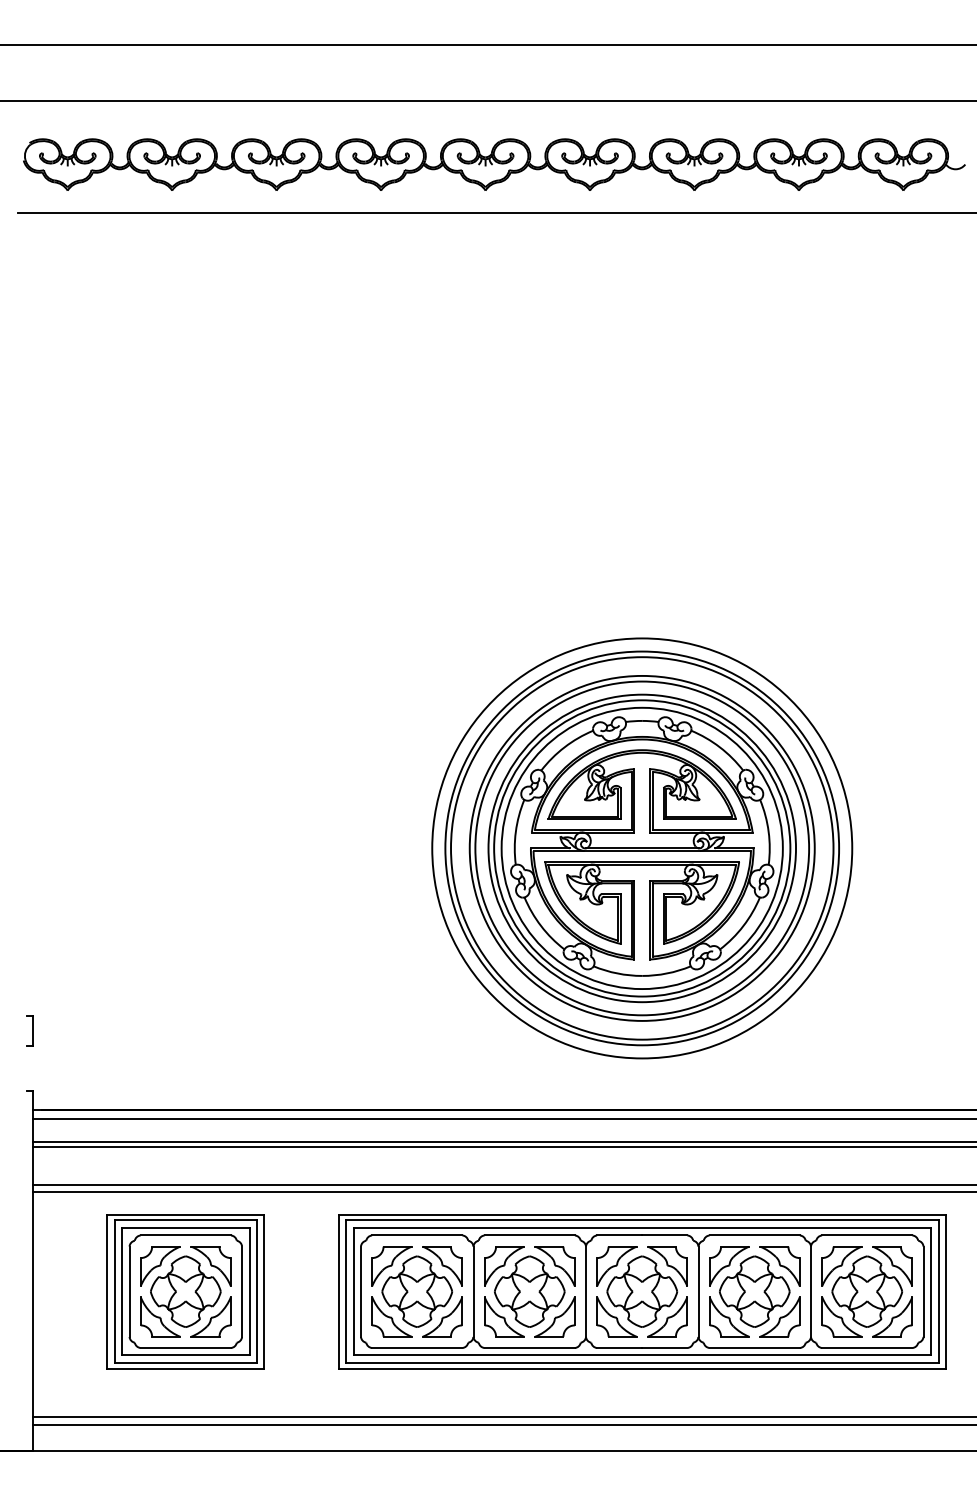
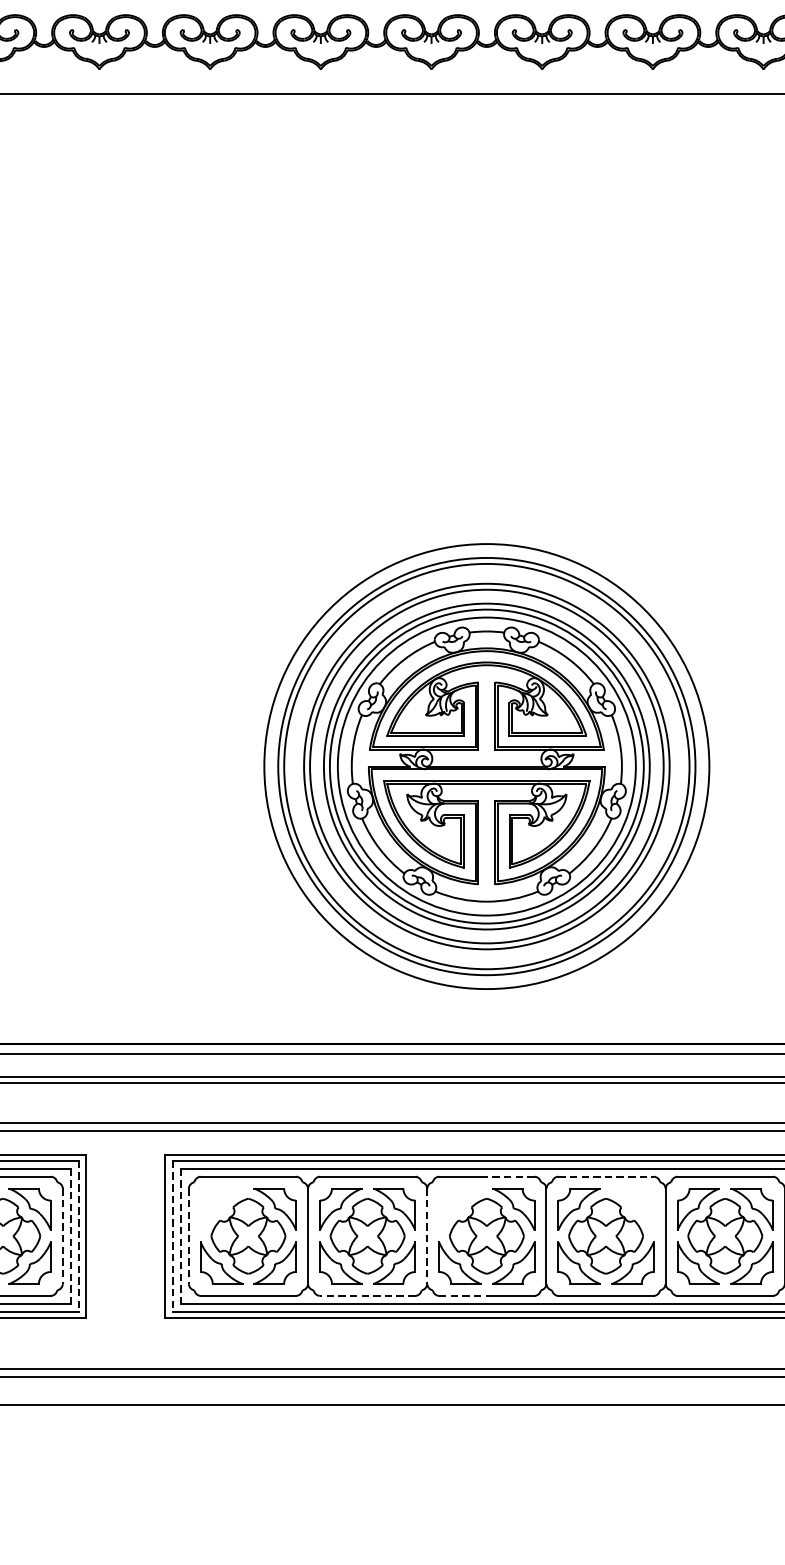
line: (664, 1235) -> (510, 1176), solid -> dashed
line: (755, 1235) -> (606, 1176), solid -> dashed
part: (391, 1266) -> (221, 1209), removed
part: (616, 1266) -> (459, 1209), removed
part: (779, 1266) -> (632, 1209), removed
line: (249, 1291) -> (70, 1236), solid -> dashed
line: (353, 1291) -> (180, 1236), solid -> dashed
line: (242, 1292) -> (63, 1237), solid -> dashed
line: (257, 1292) -> (79, 1237), solid -> dashed
line: (346, 1292) -> (173, 1237), solid -> dashed
line: (361, 1292) -> (189, 1237), solid -> dashed
line: (586, 1292) -> (427, 1237), solid -> dashed
line: (529, 1347) -> (367, 1295), solid -> dashed
line: (619, 1347) -> (462, 1295), solid -> dashed

